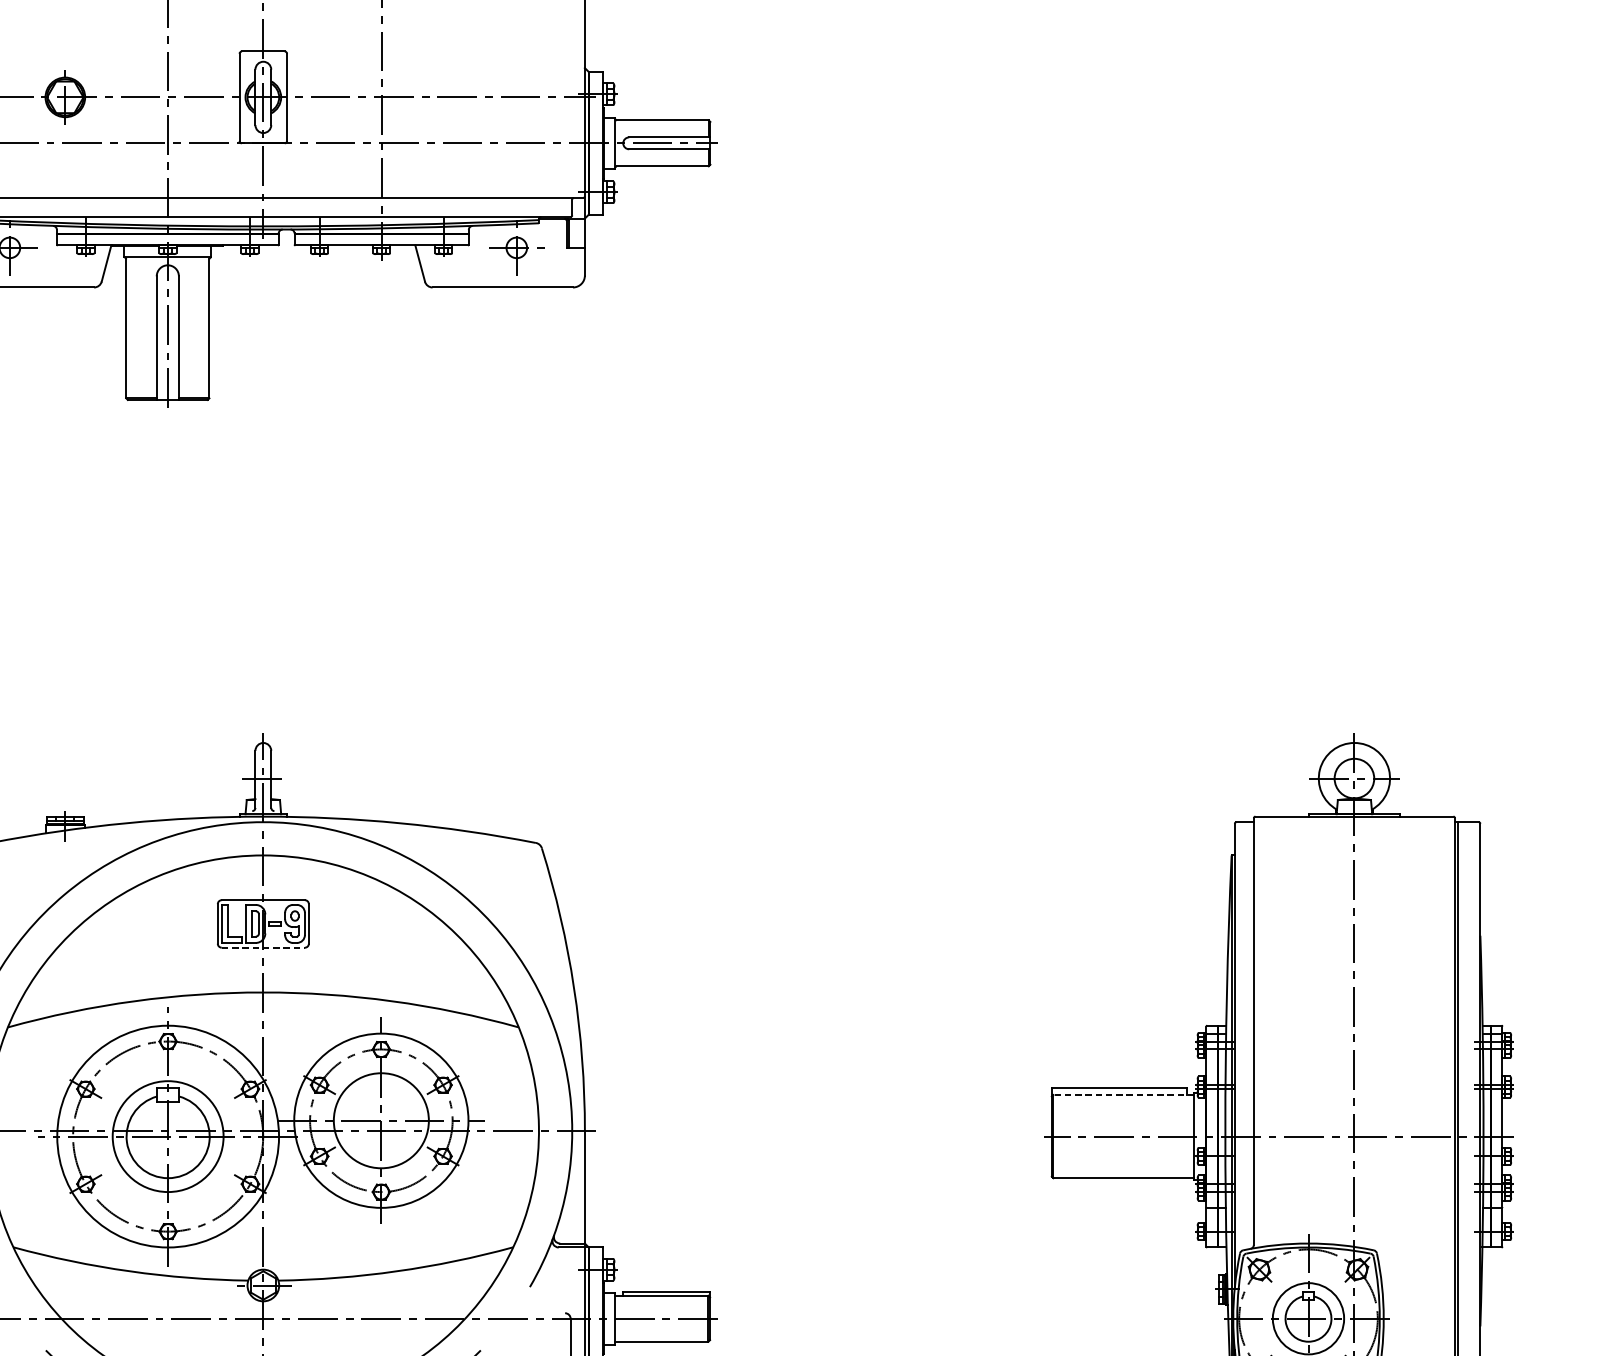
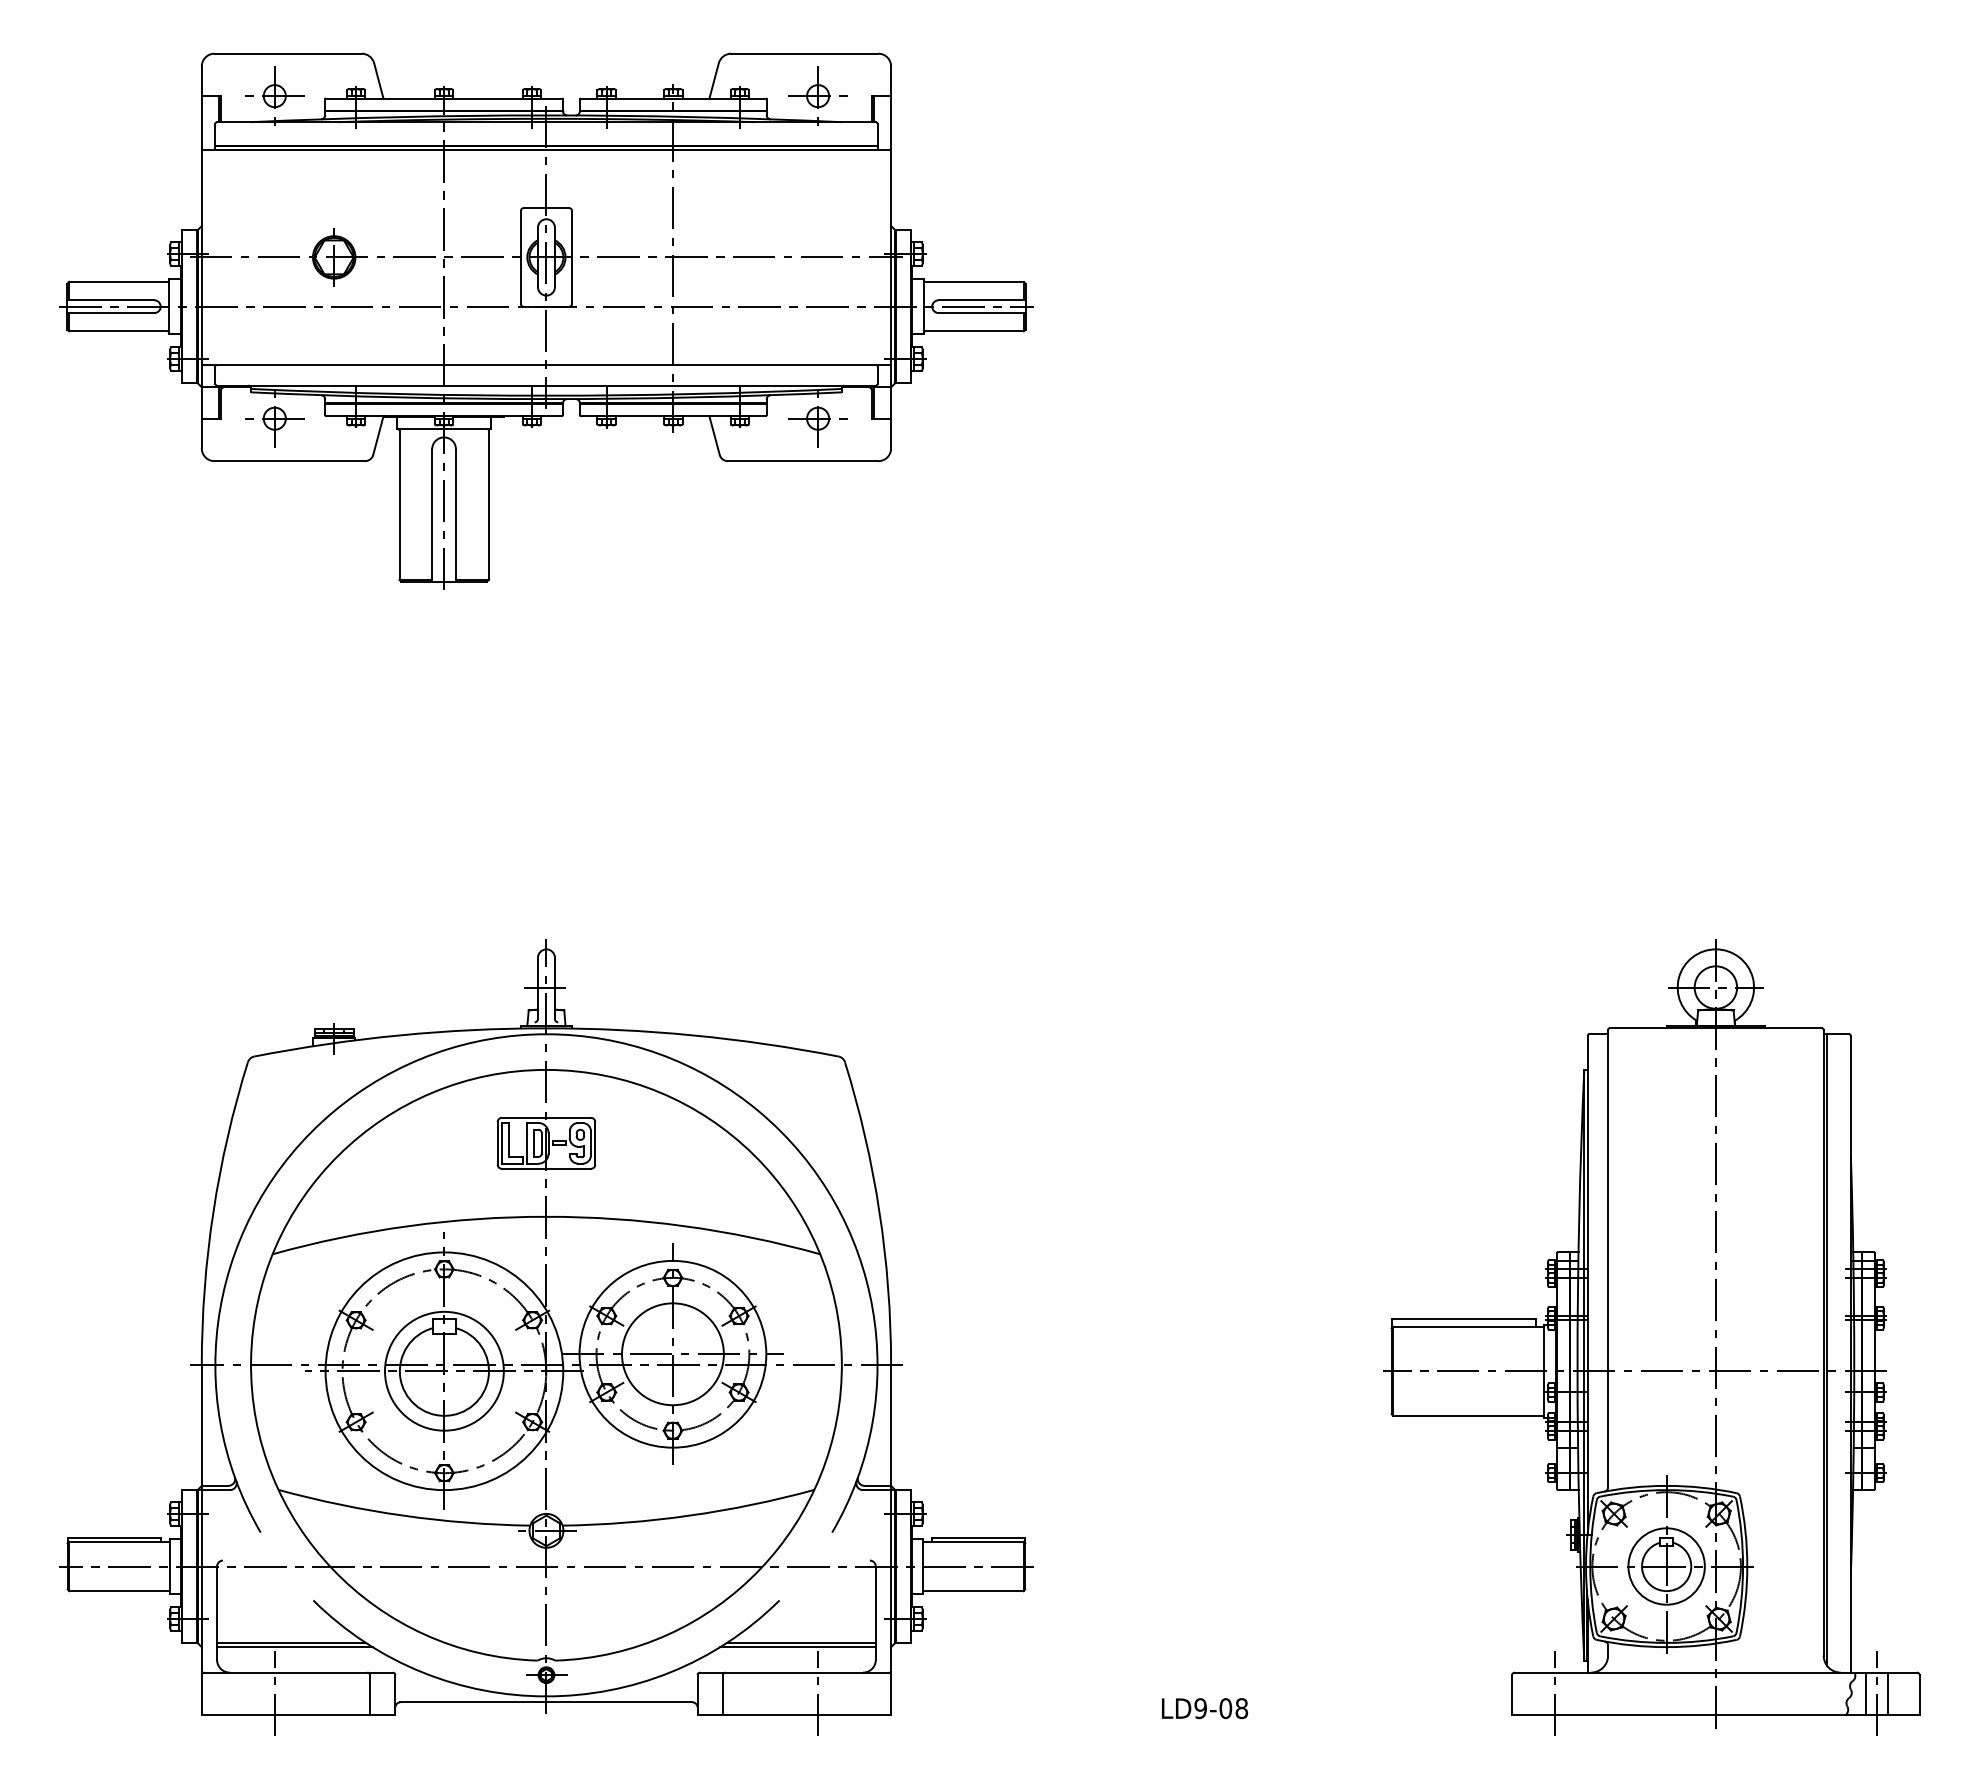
line: (263, 947) -> (546, 1168), dashed -> solid
line: (1123, 1094) -> (1468, 1326), dashed -> solid

